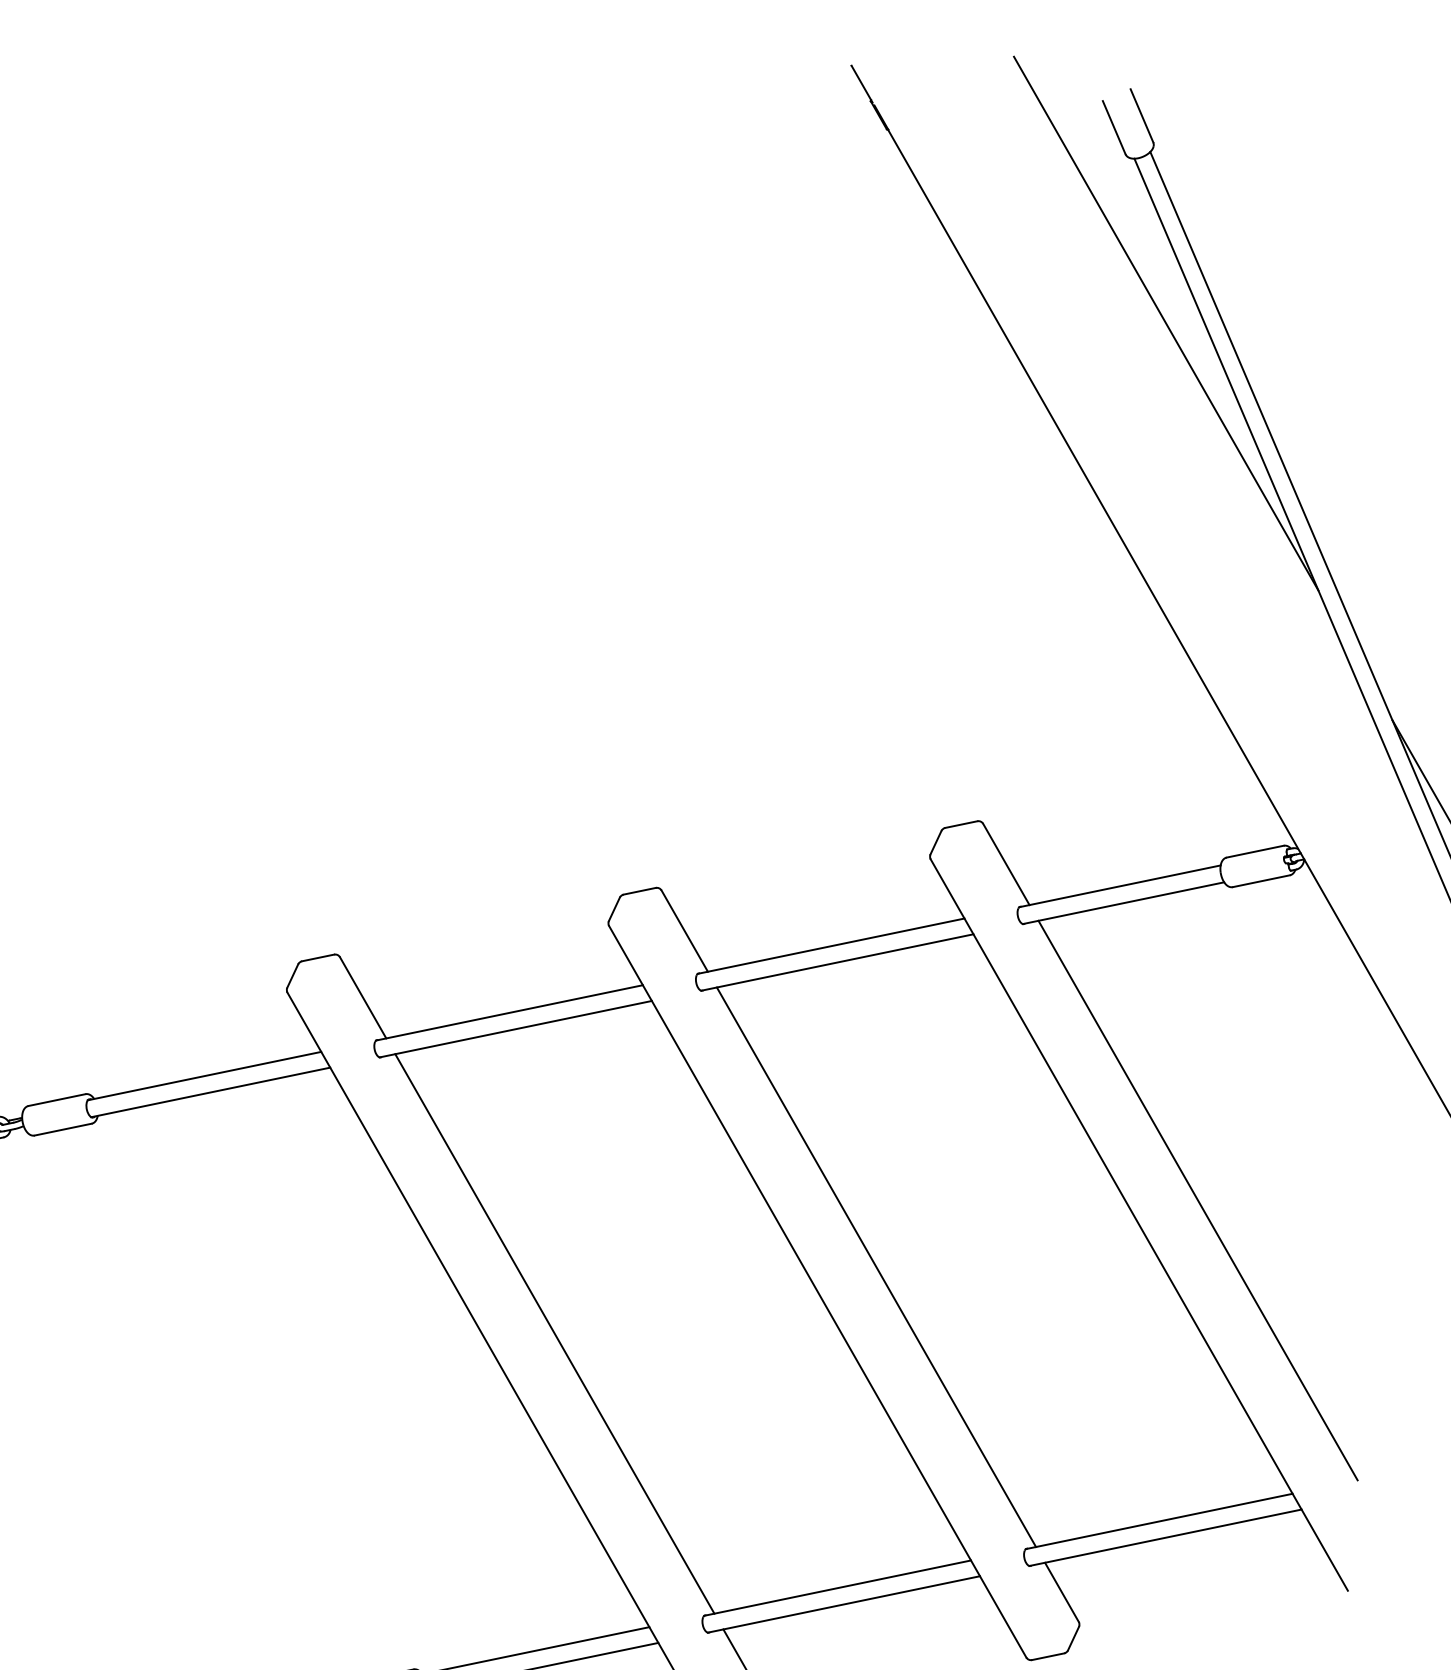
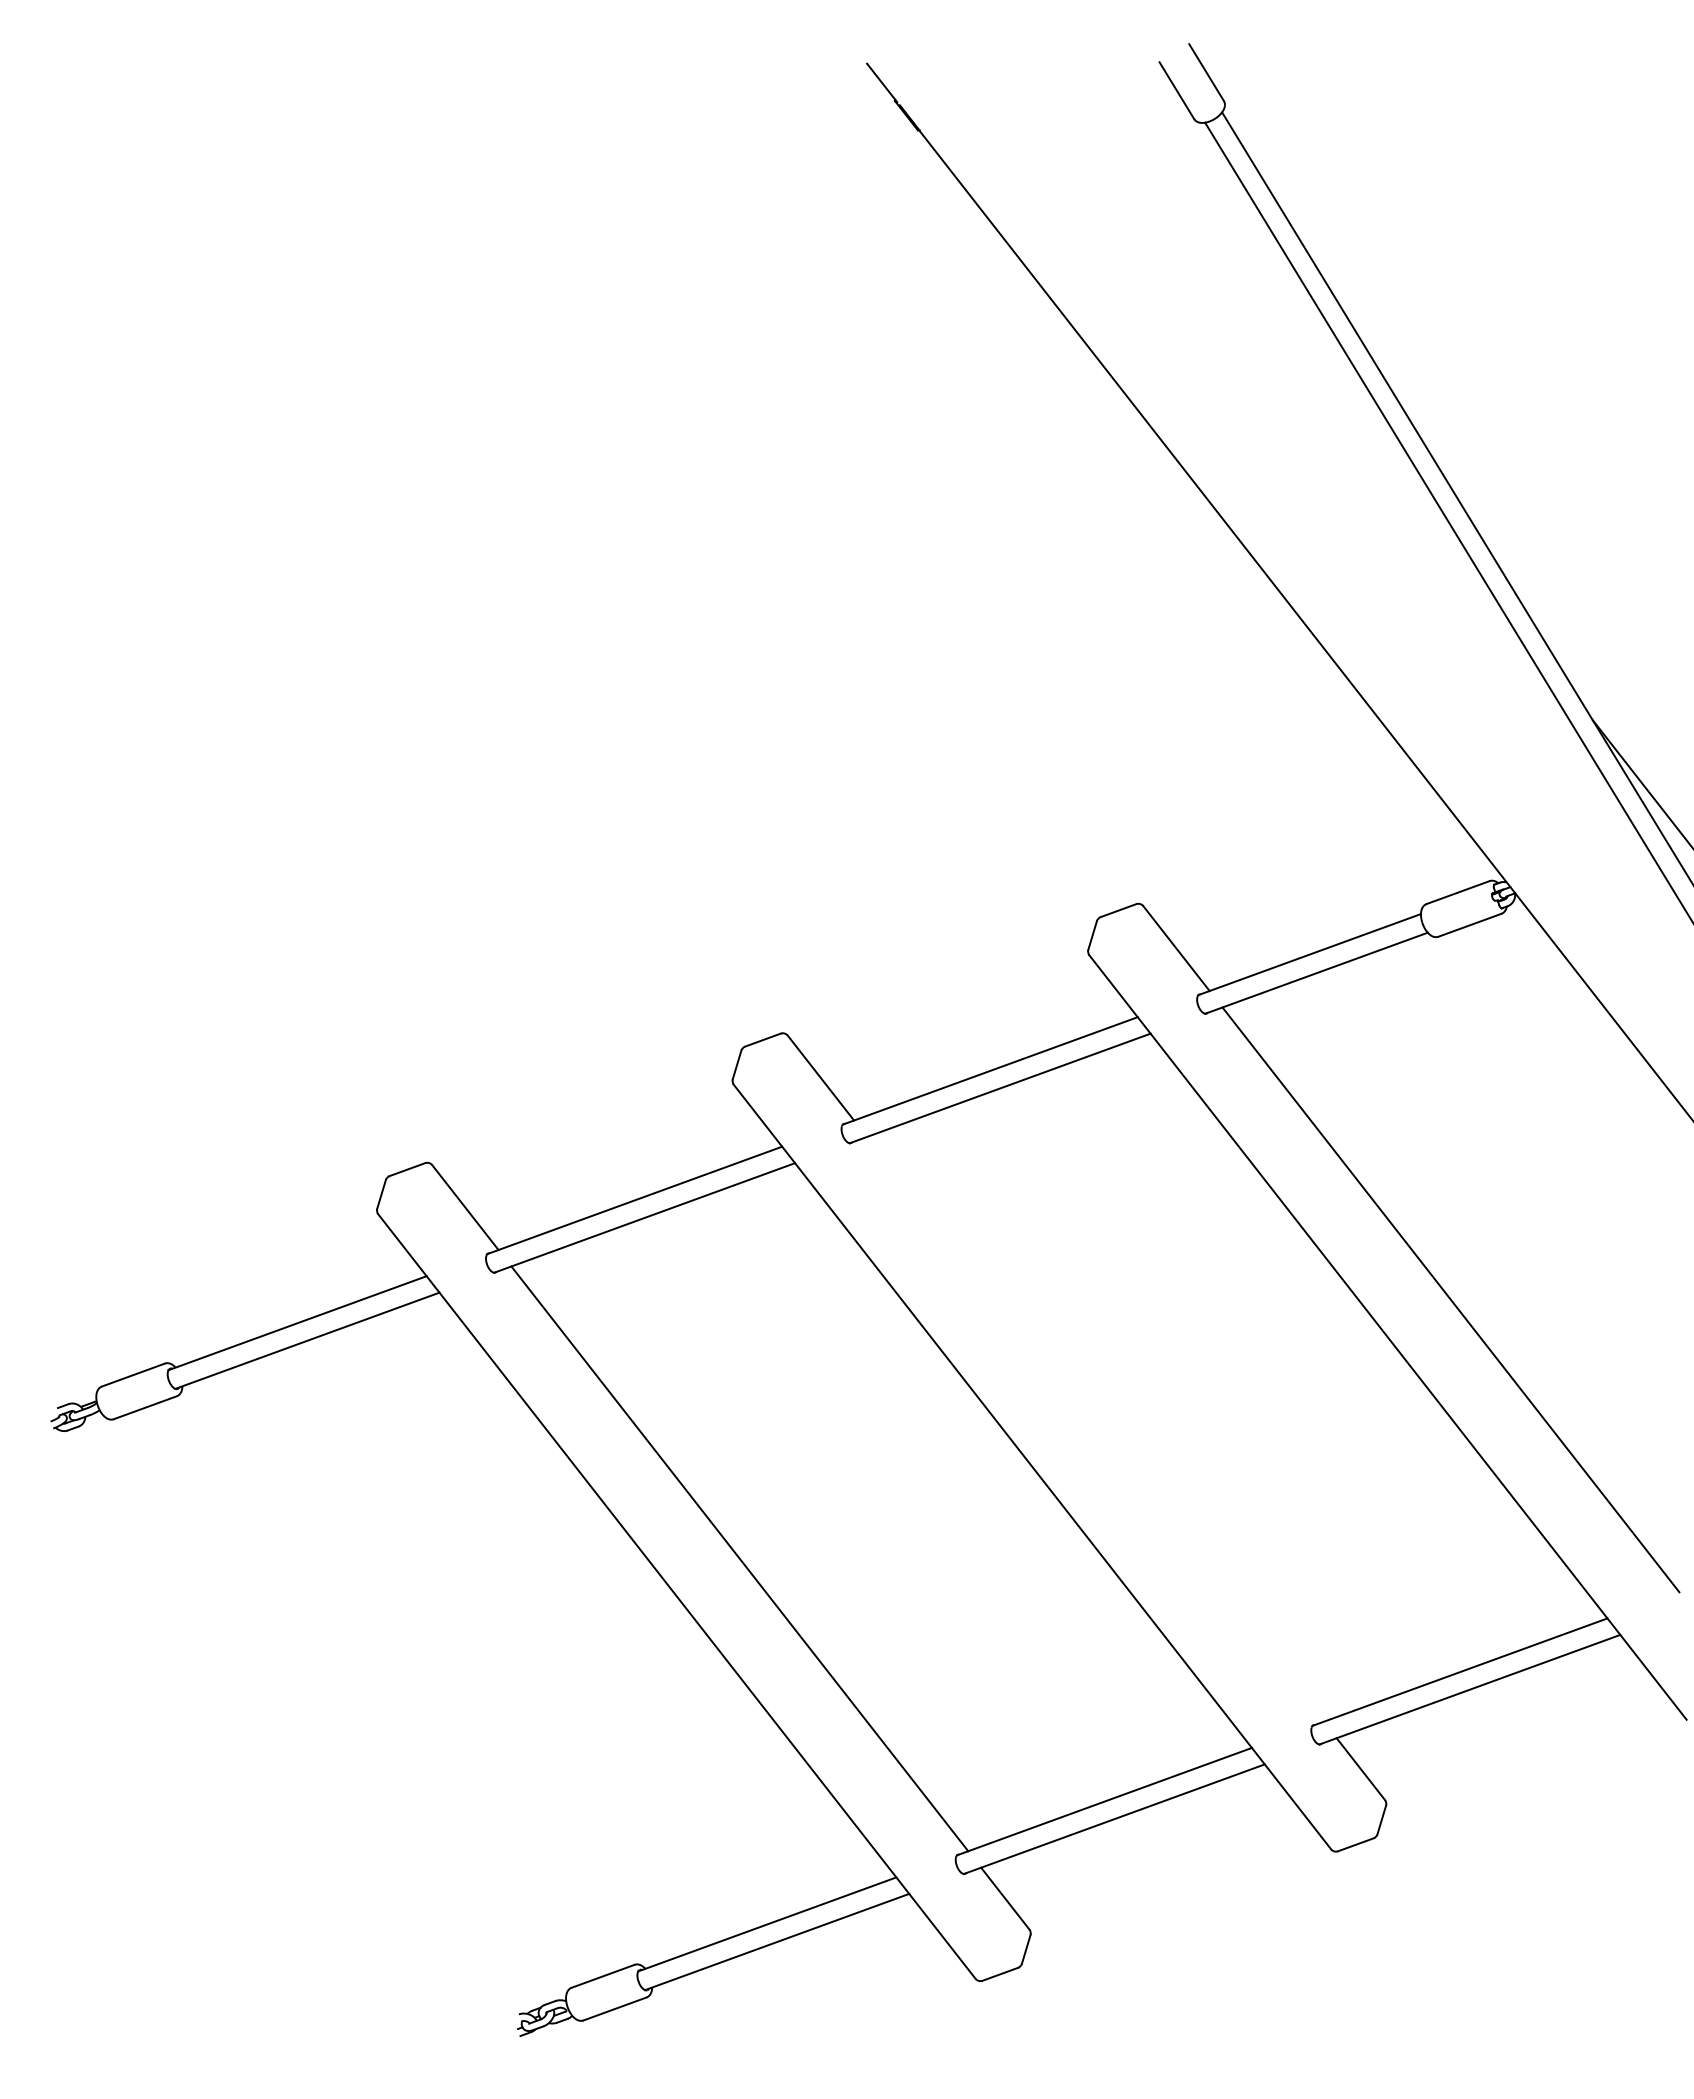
line: (1165, 323) -> (1268, 305), removed
line: (875, 1266) -> (1094, 1428), removed

